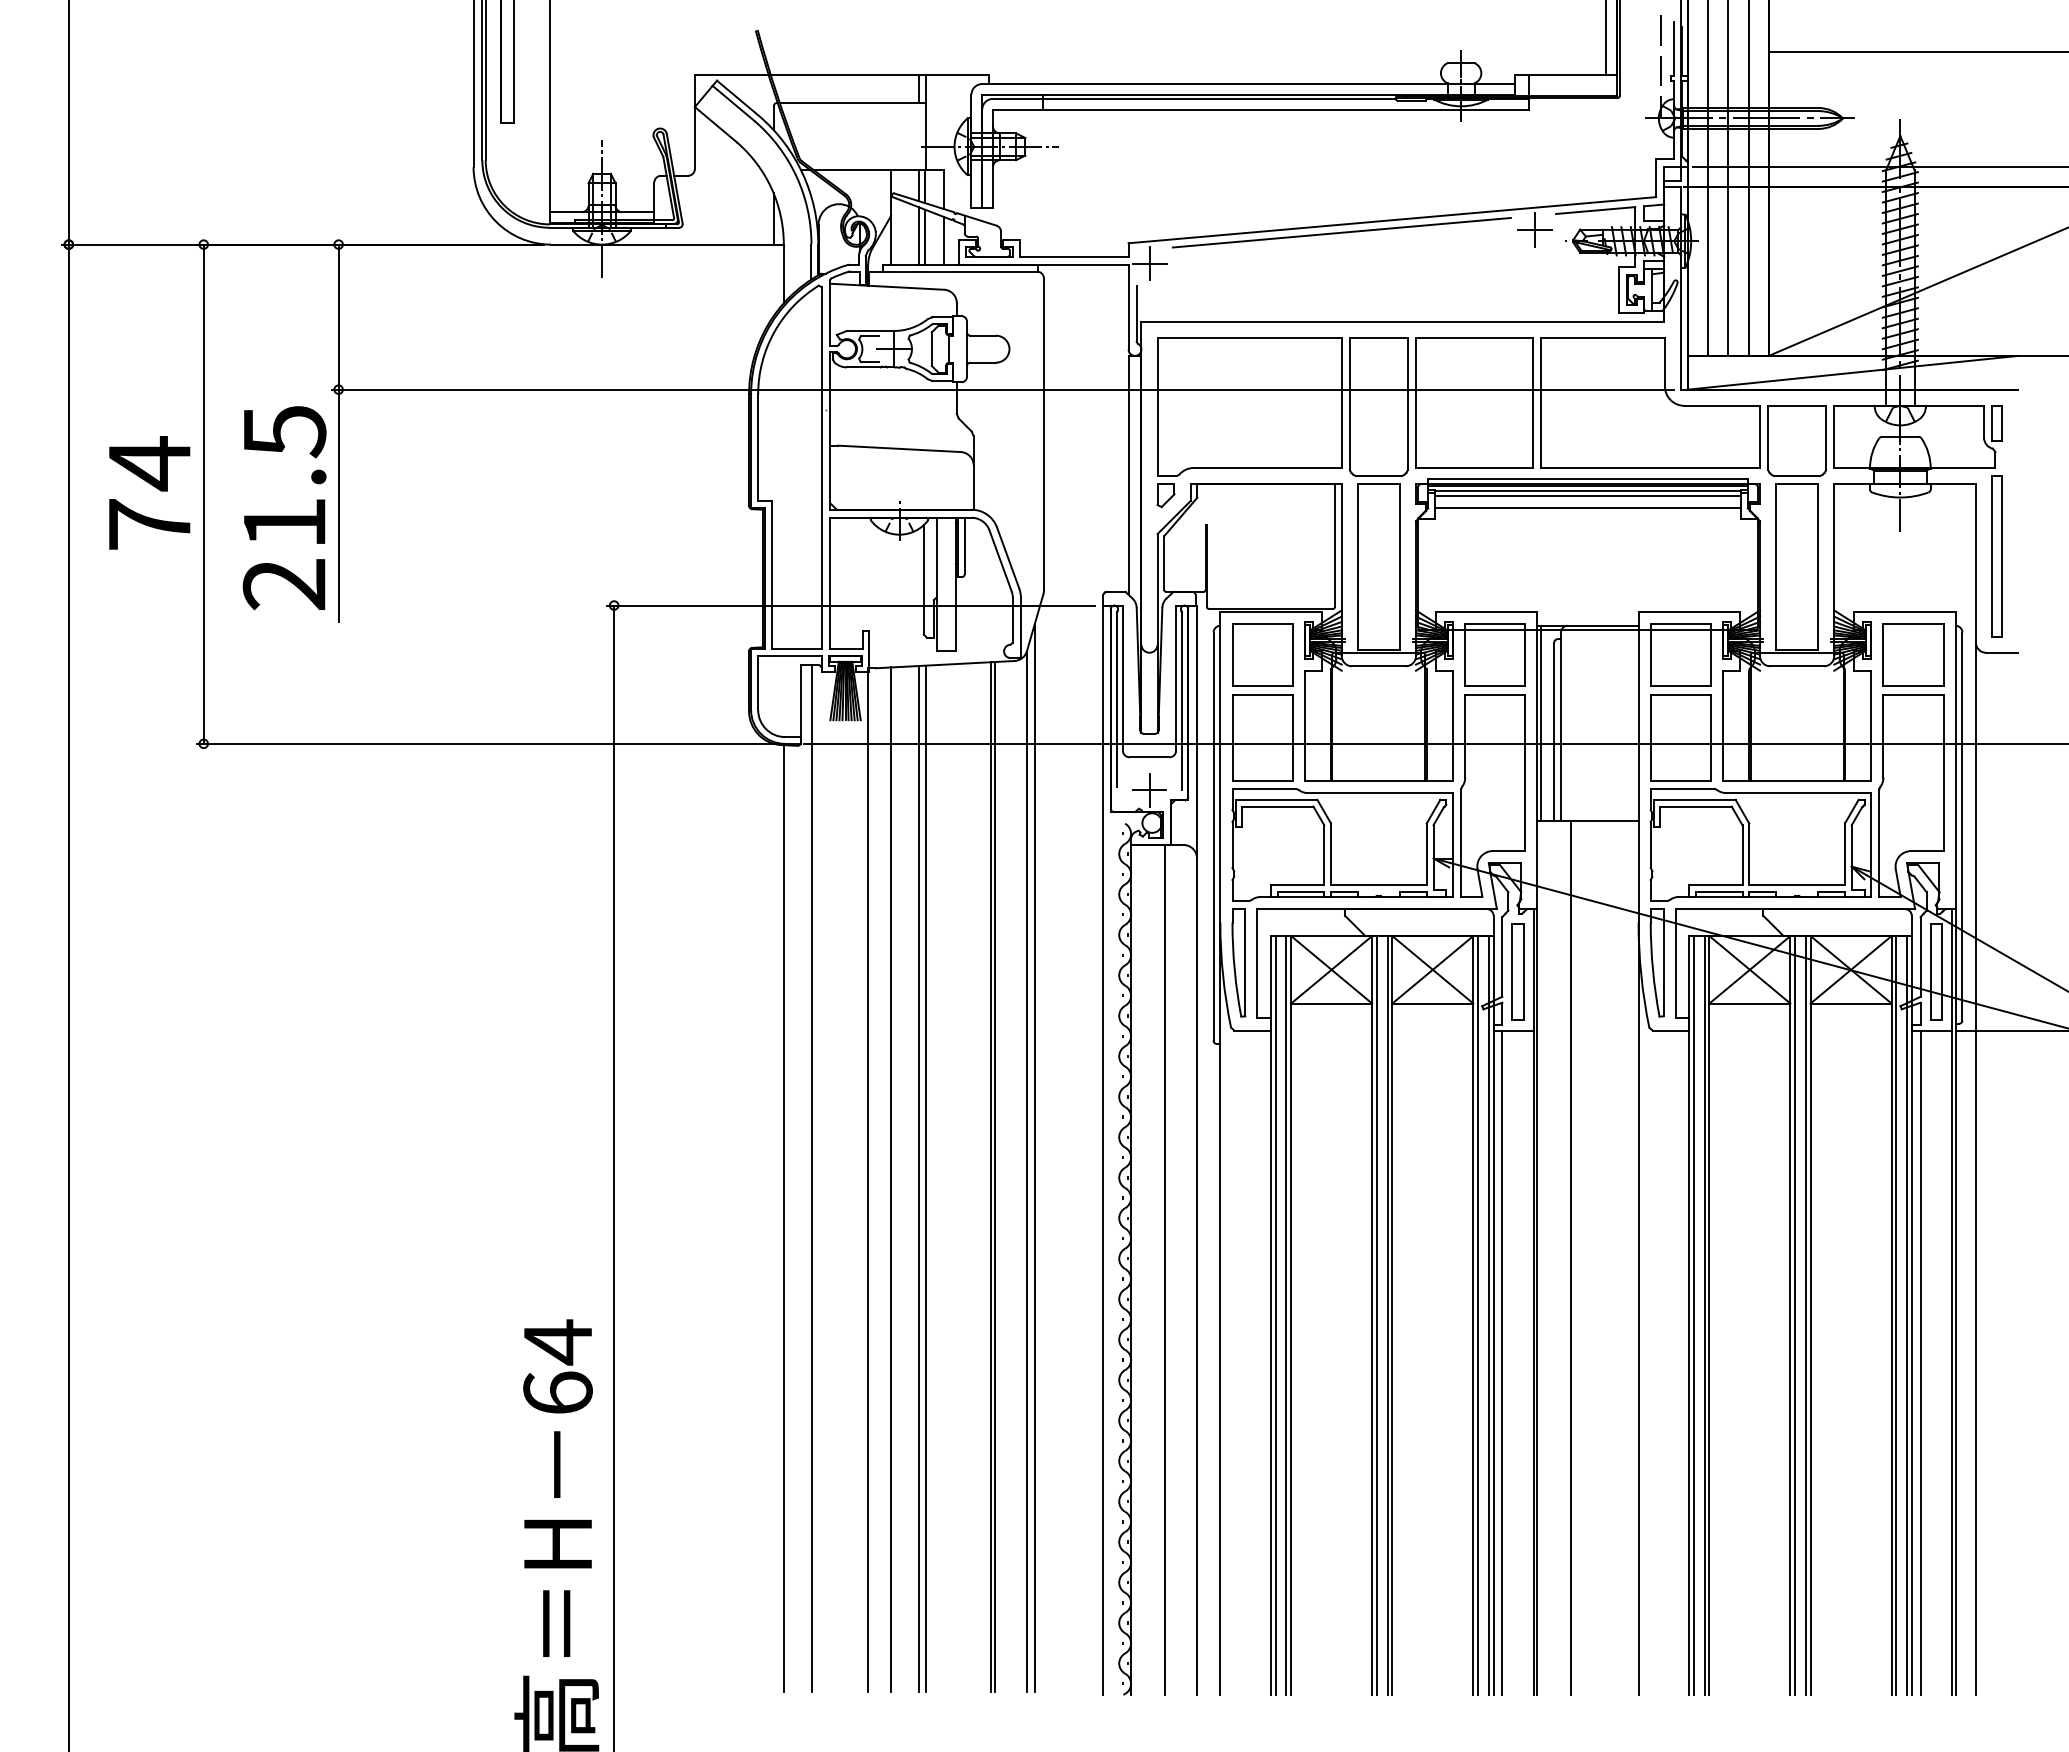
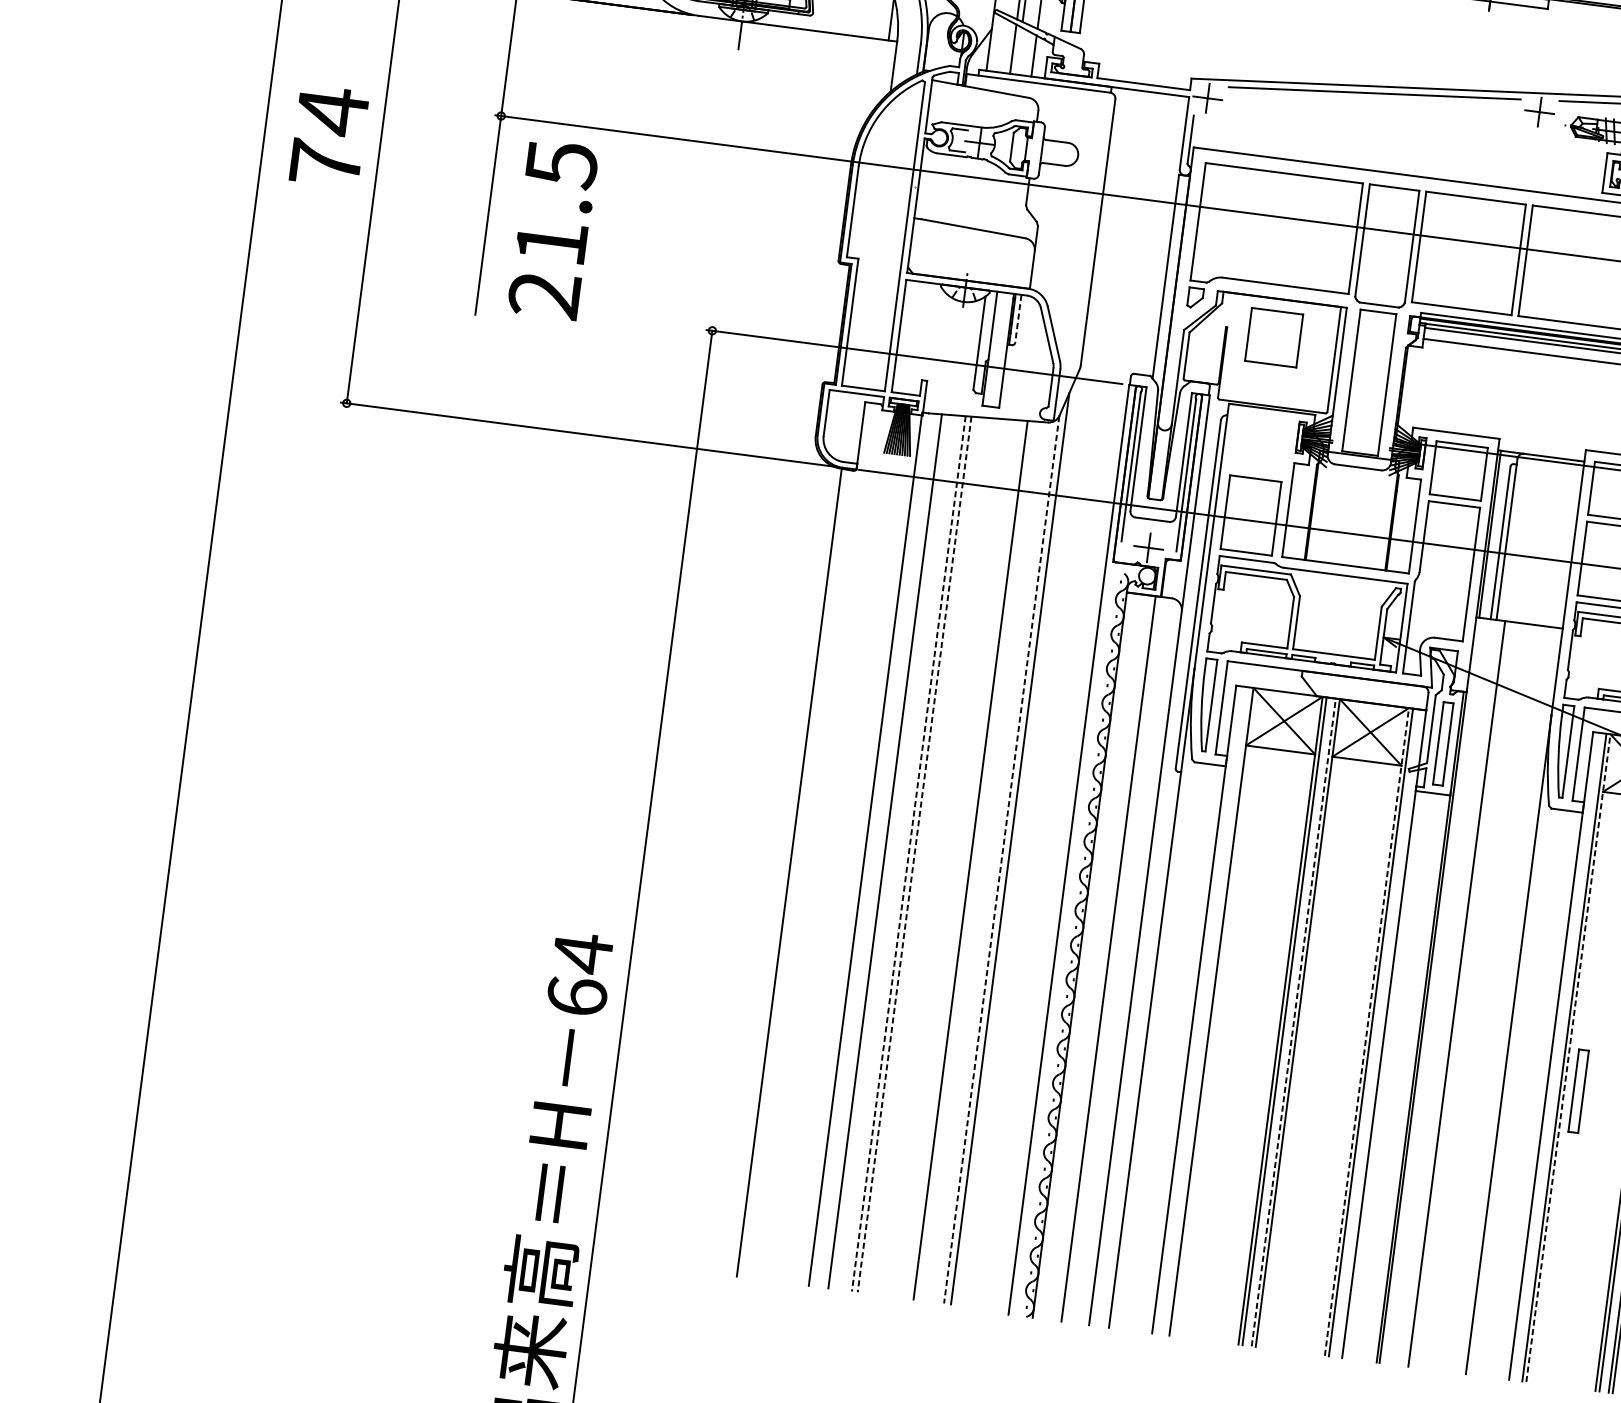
line: (925, 236) -> (1018, 50), removed
text: (149, 492) -> (329, 136), moved
text: (284, 508) -> (553, 230), moved
line: (964, 545) -> (1018, 318), solid -> dashed
part: (1262, 654) -> (1274, 336), moved
line: (1026, 1171) -> (1001, 859), solid -> dashed
line: (995, 1176) -> (974, 860), removed
line: (811, 1177) -> (817, 840), removed
line: (918, 1178) -> (908, 853), solid -> dashed
line: (925, 1178) -> (914, 854), solid -> dashed
line: (1275, 1315) -> (1198, 1010), removed
line: (1286, 1315) -> (1207, 1011), removed
line: (1387, 1315) -> (1293, 1022), solid -> dashed
line: (1473, 1315) -> (1367, 1031), solid -> dashed
line: (1488, 1315) -> (1379, 1033), removed
line: (1693, 1315) -> (1554, 1056), removed
line: (1709, 1315) -> (1568, 1058), solid -> dashed
part: (1725, 1351) -> (1578, 1090), added
line: (1502, 1362) -> (1386, 1075), removed

